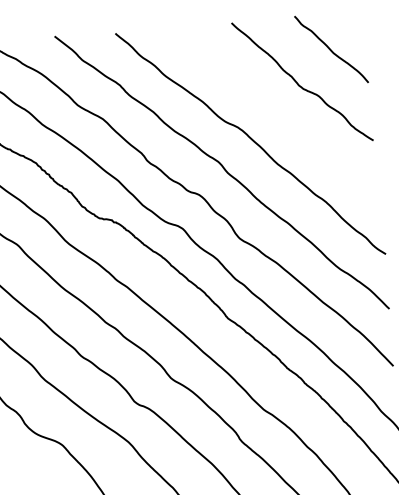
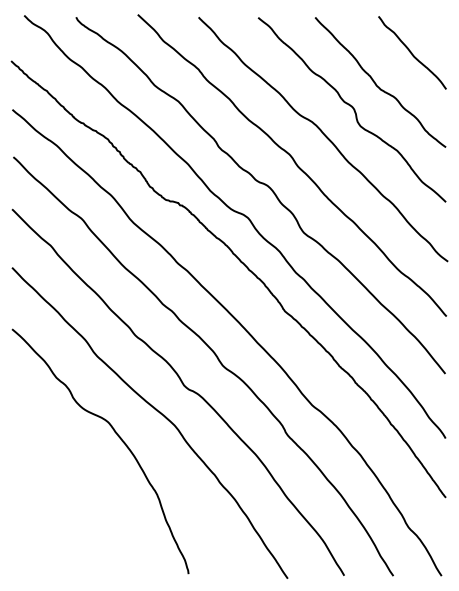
curve: (276, 110) -> (352, 108), added

